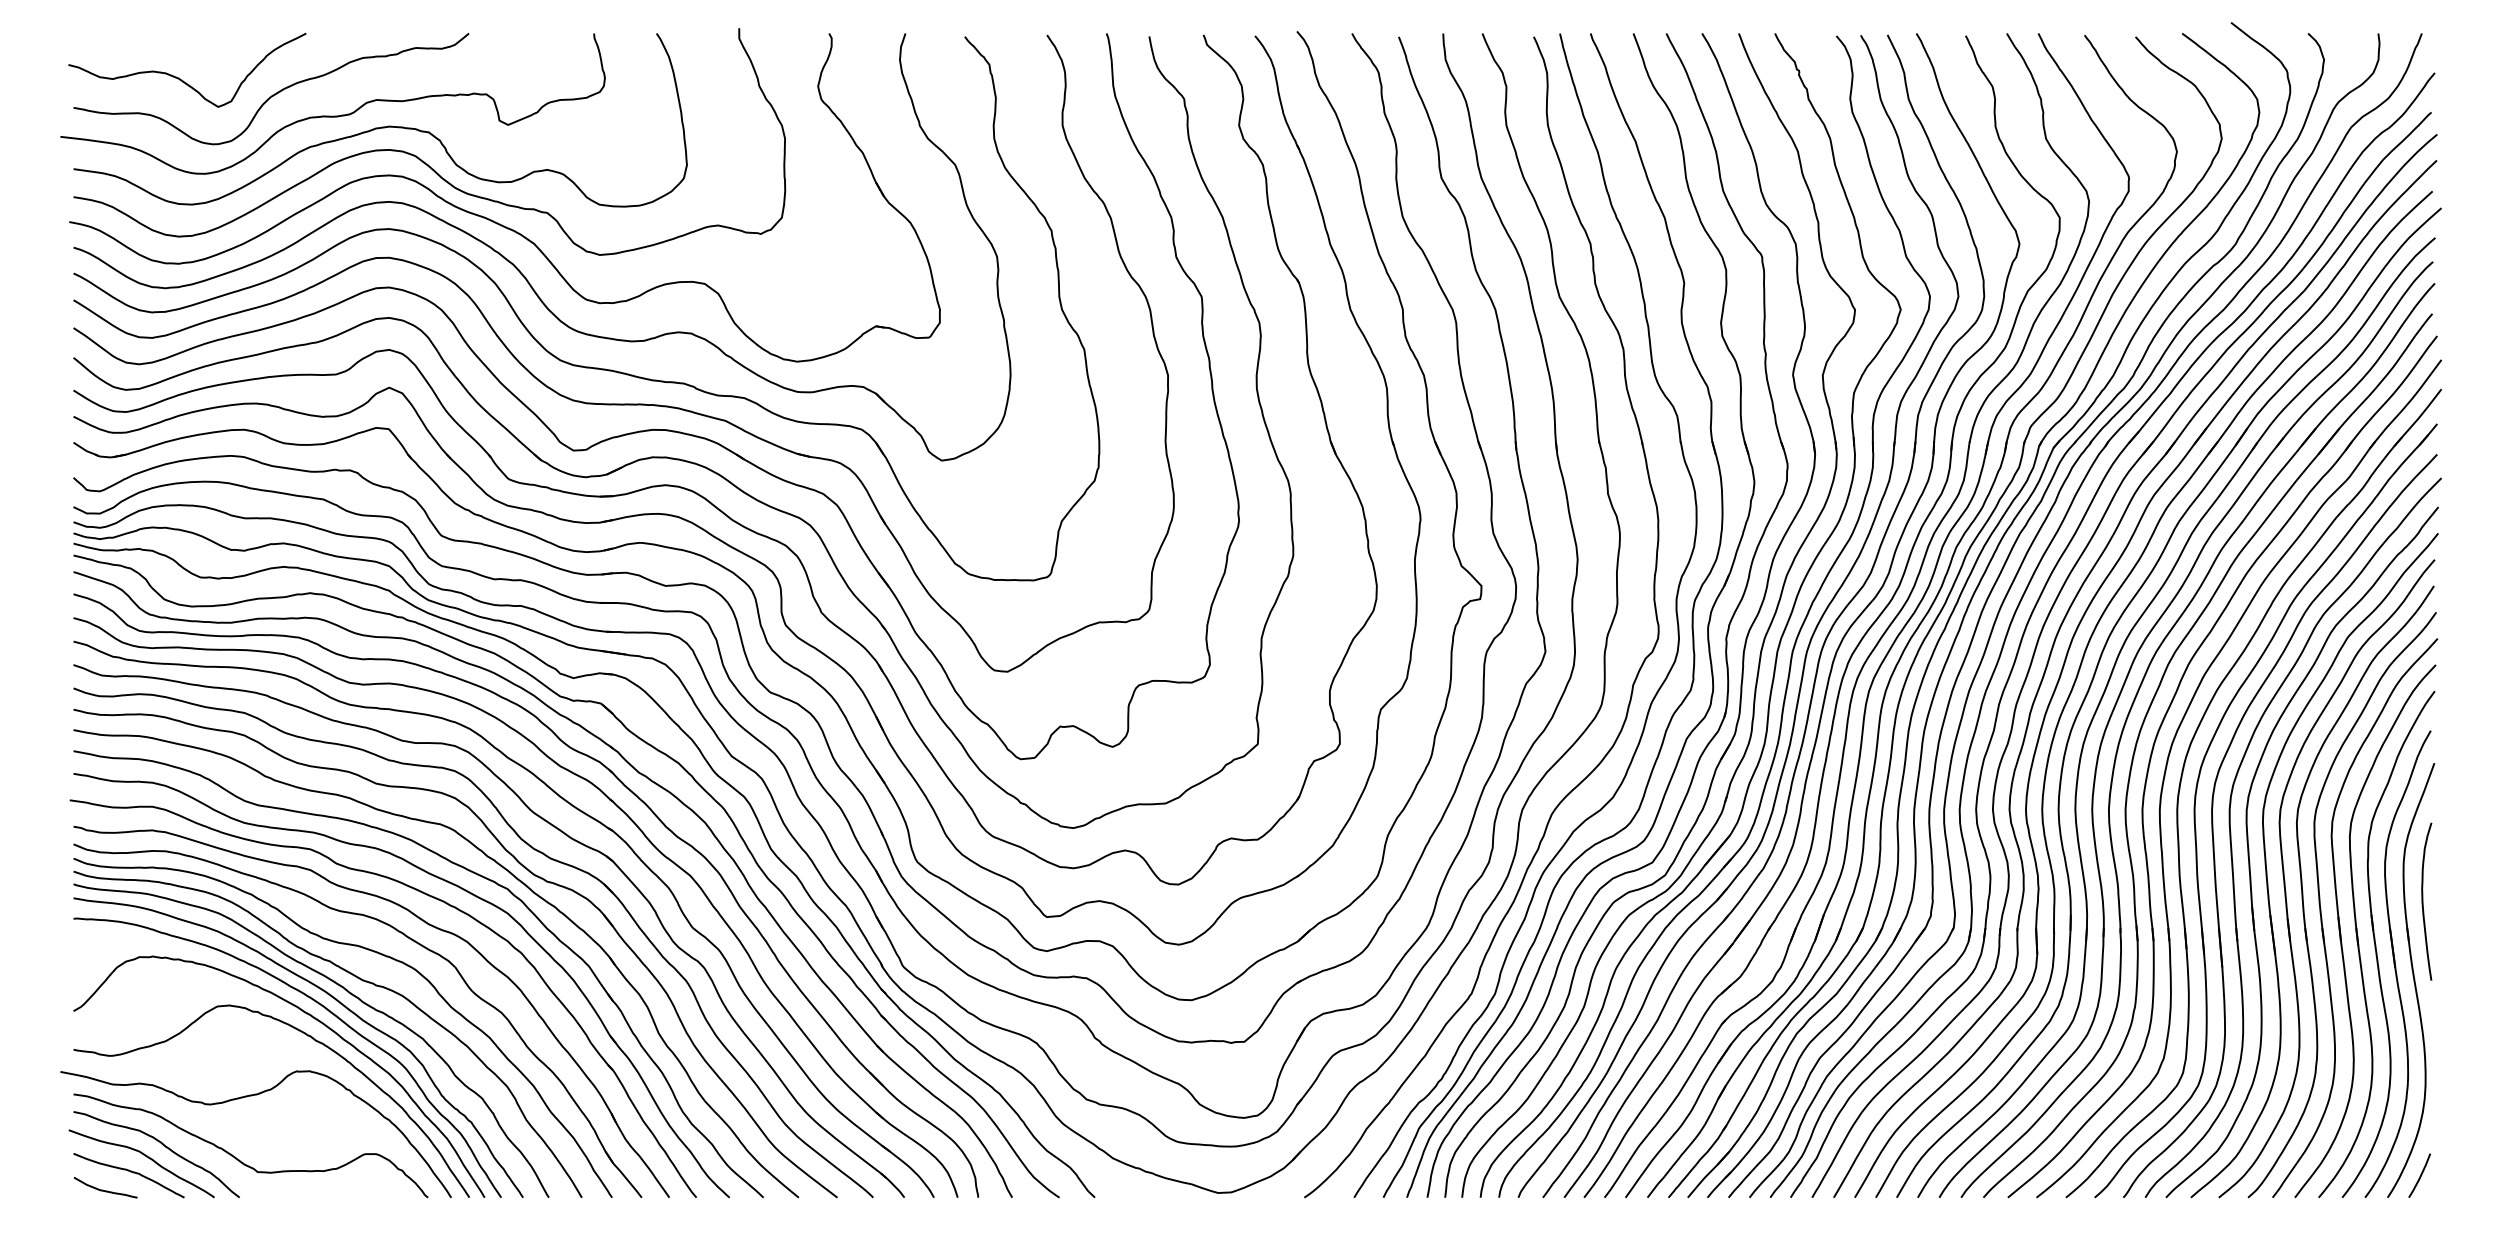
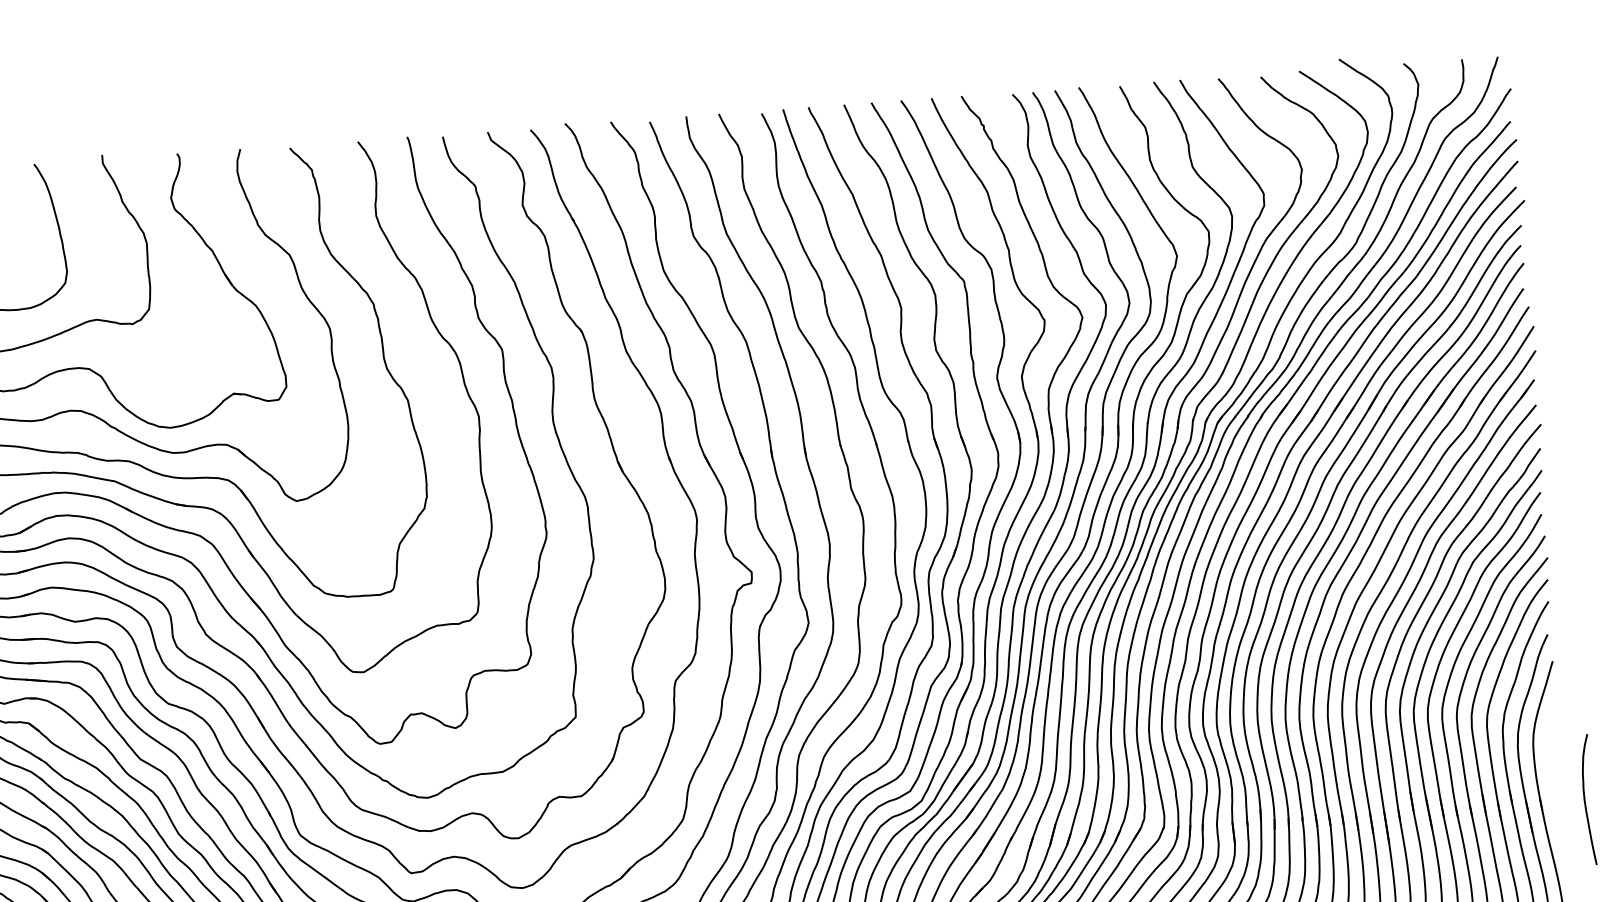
curve: (2423, 901) -> (1585, 799), moved

